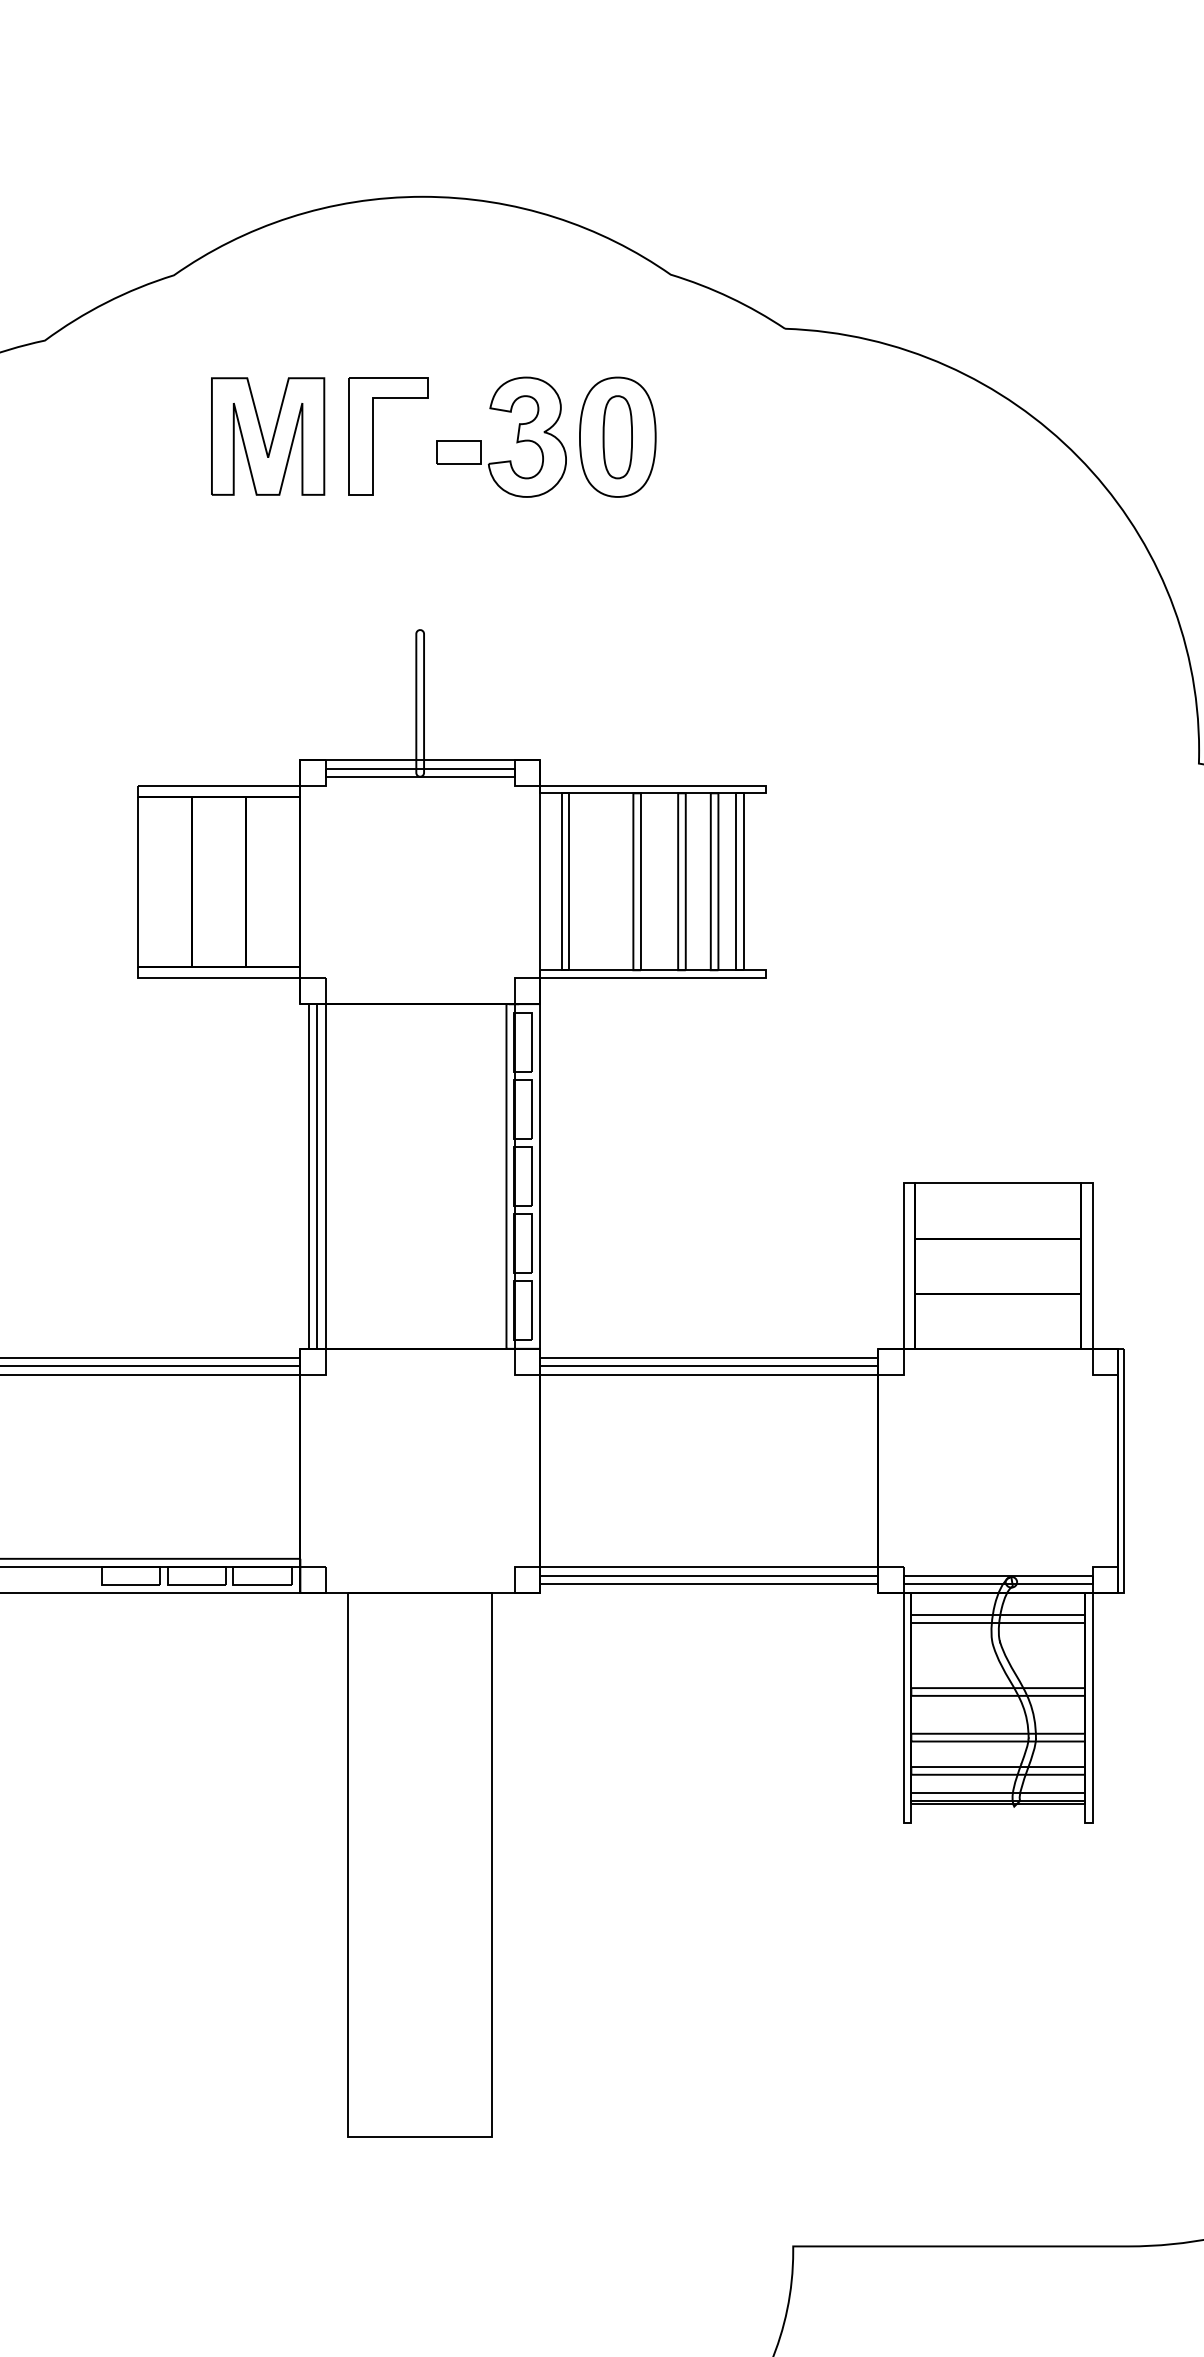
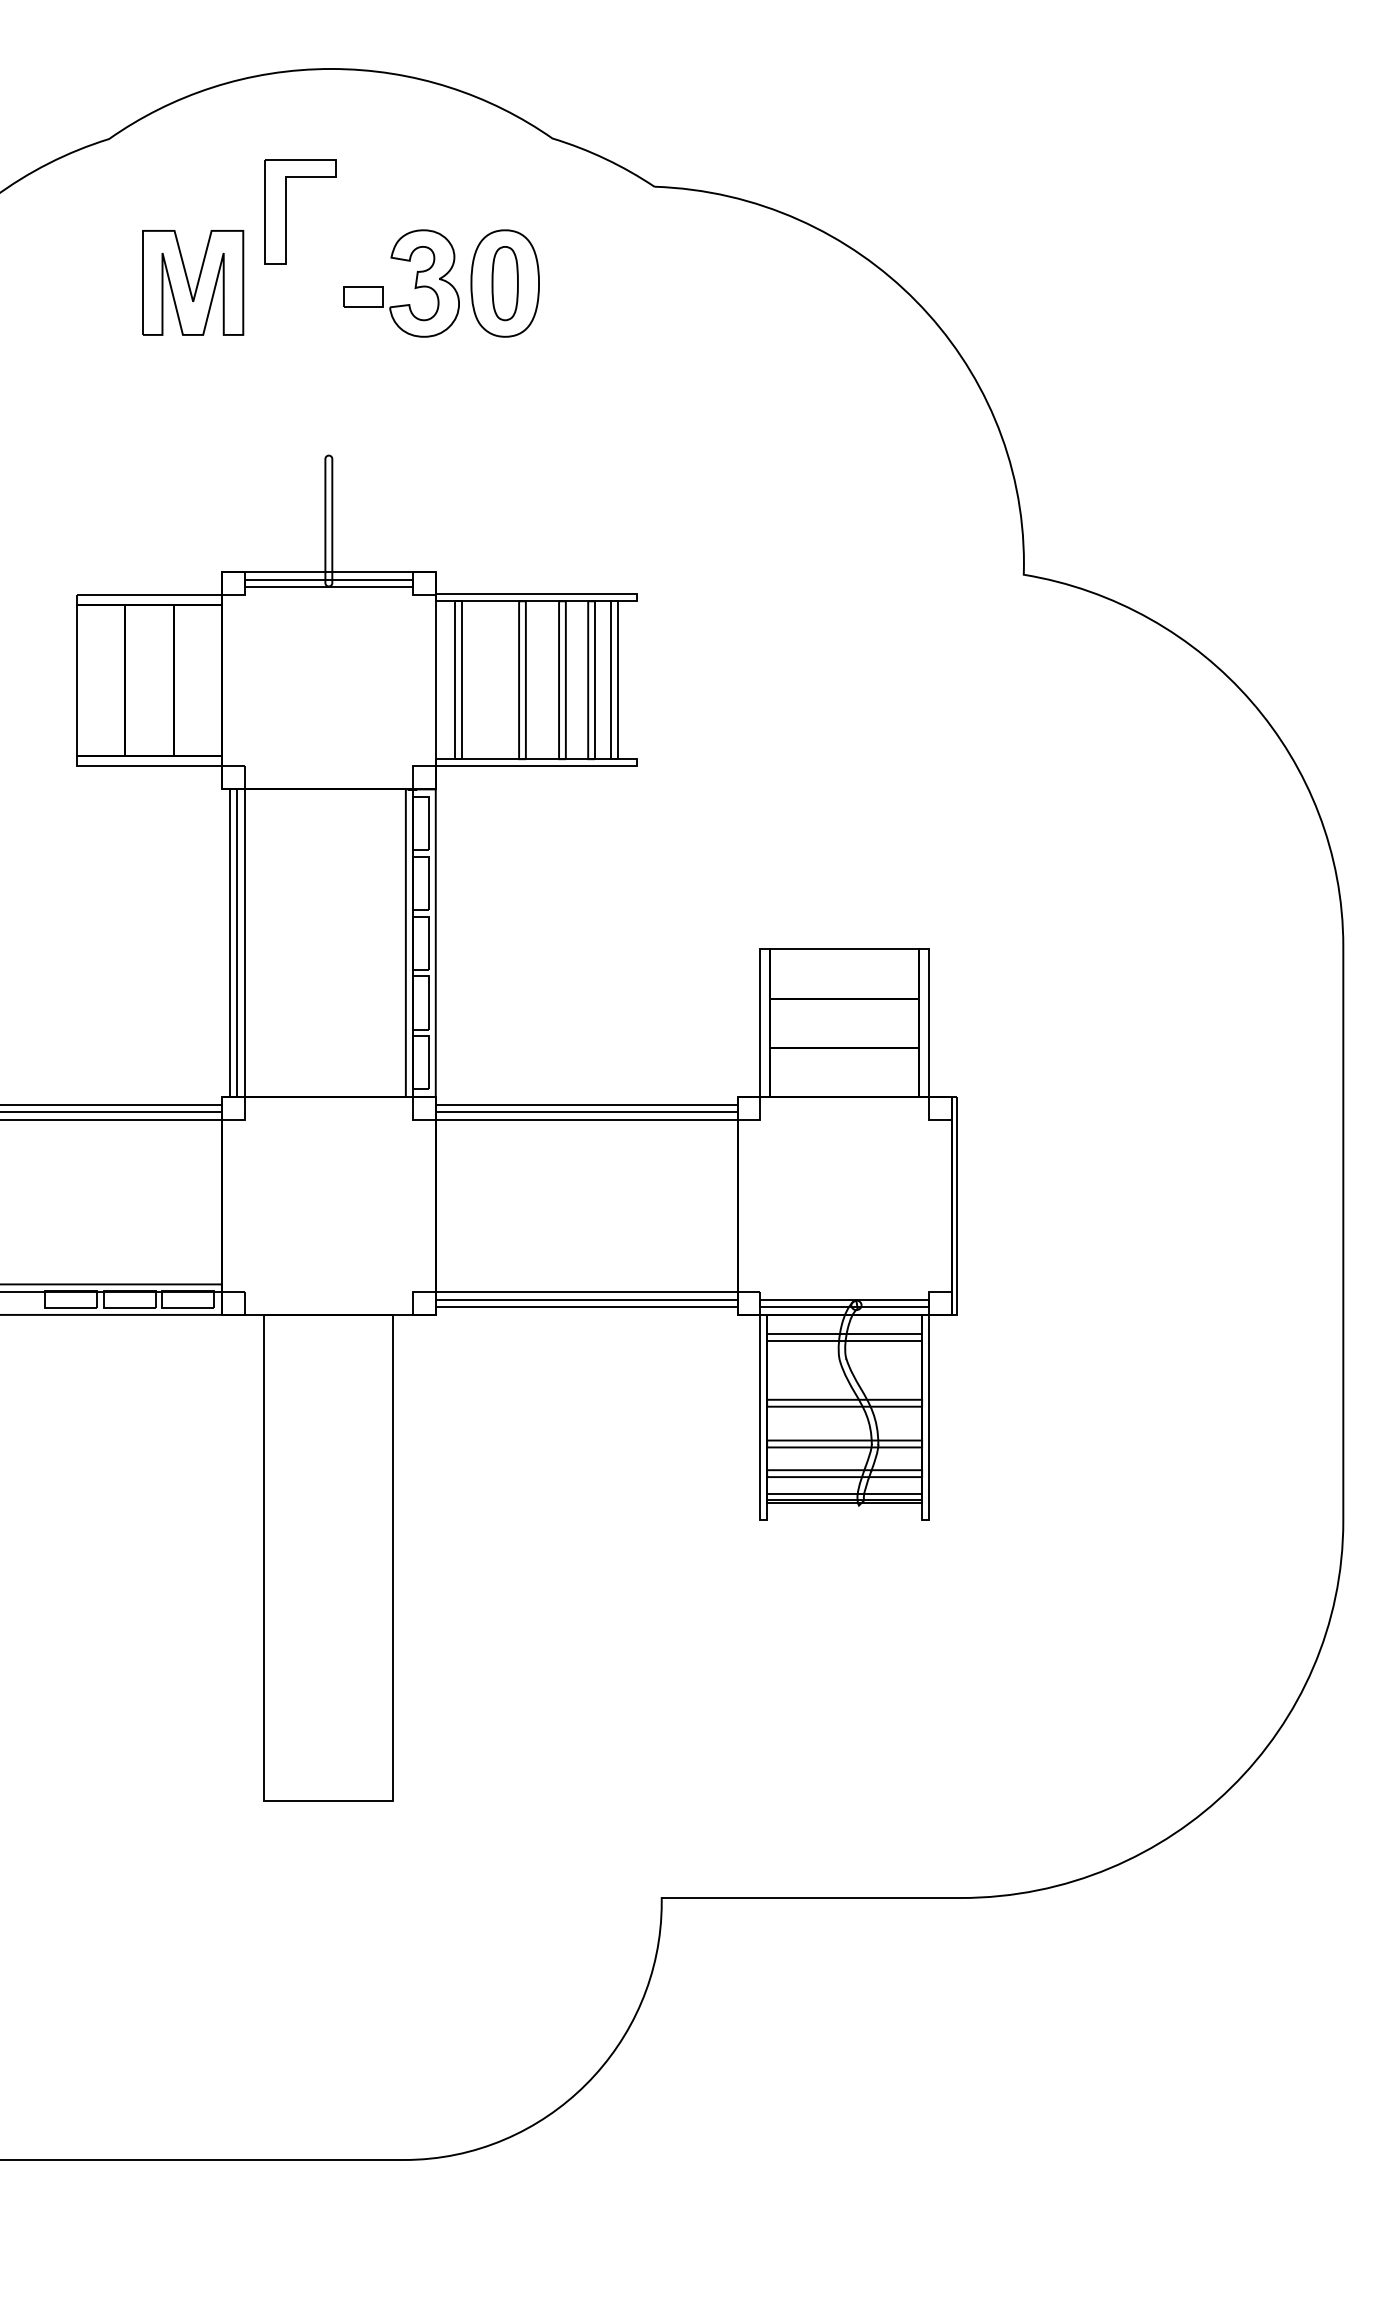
part: (372, 436) -> (286, 211), moved

